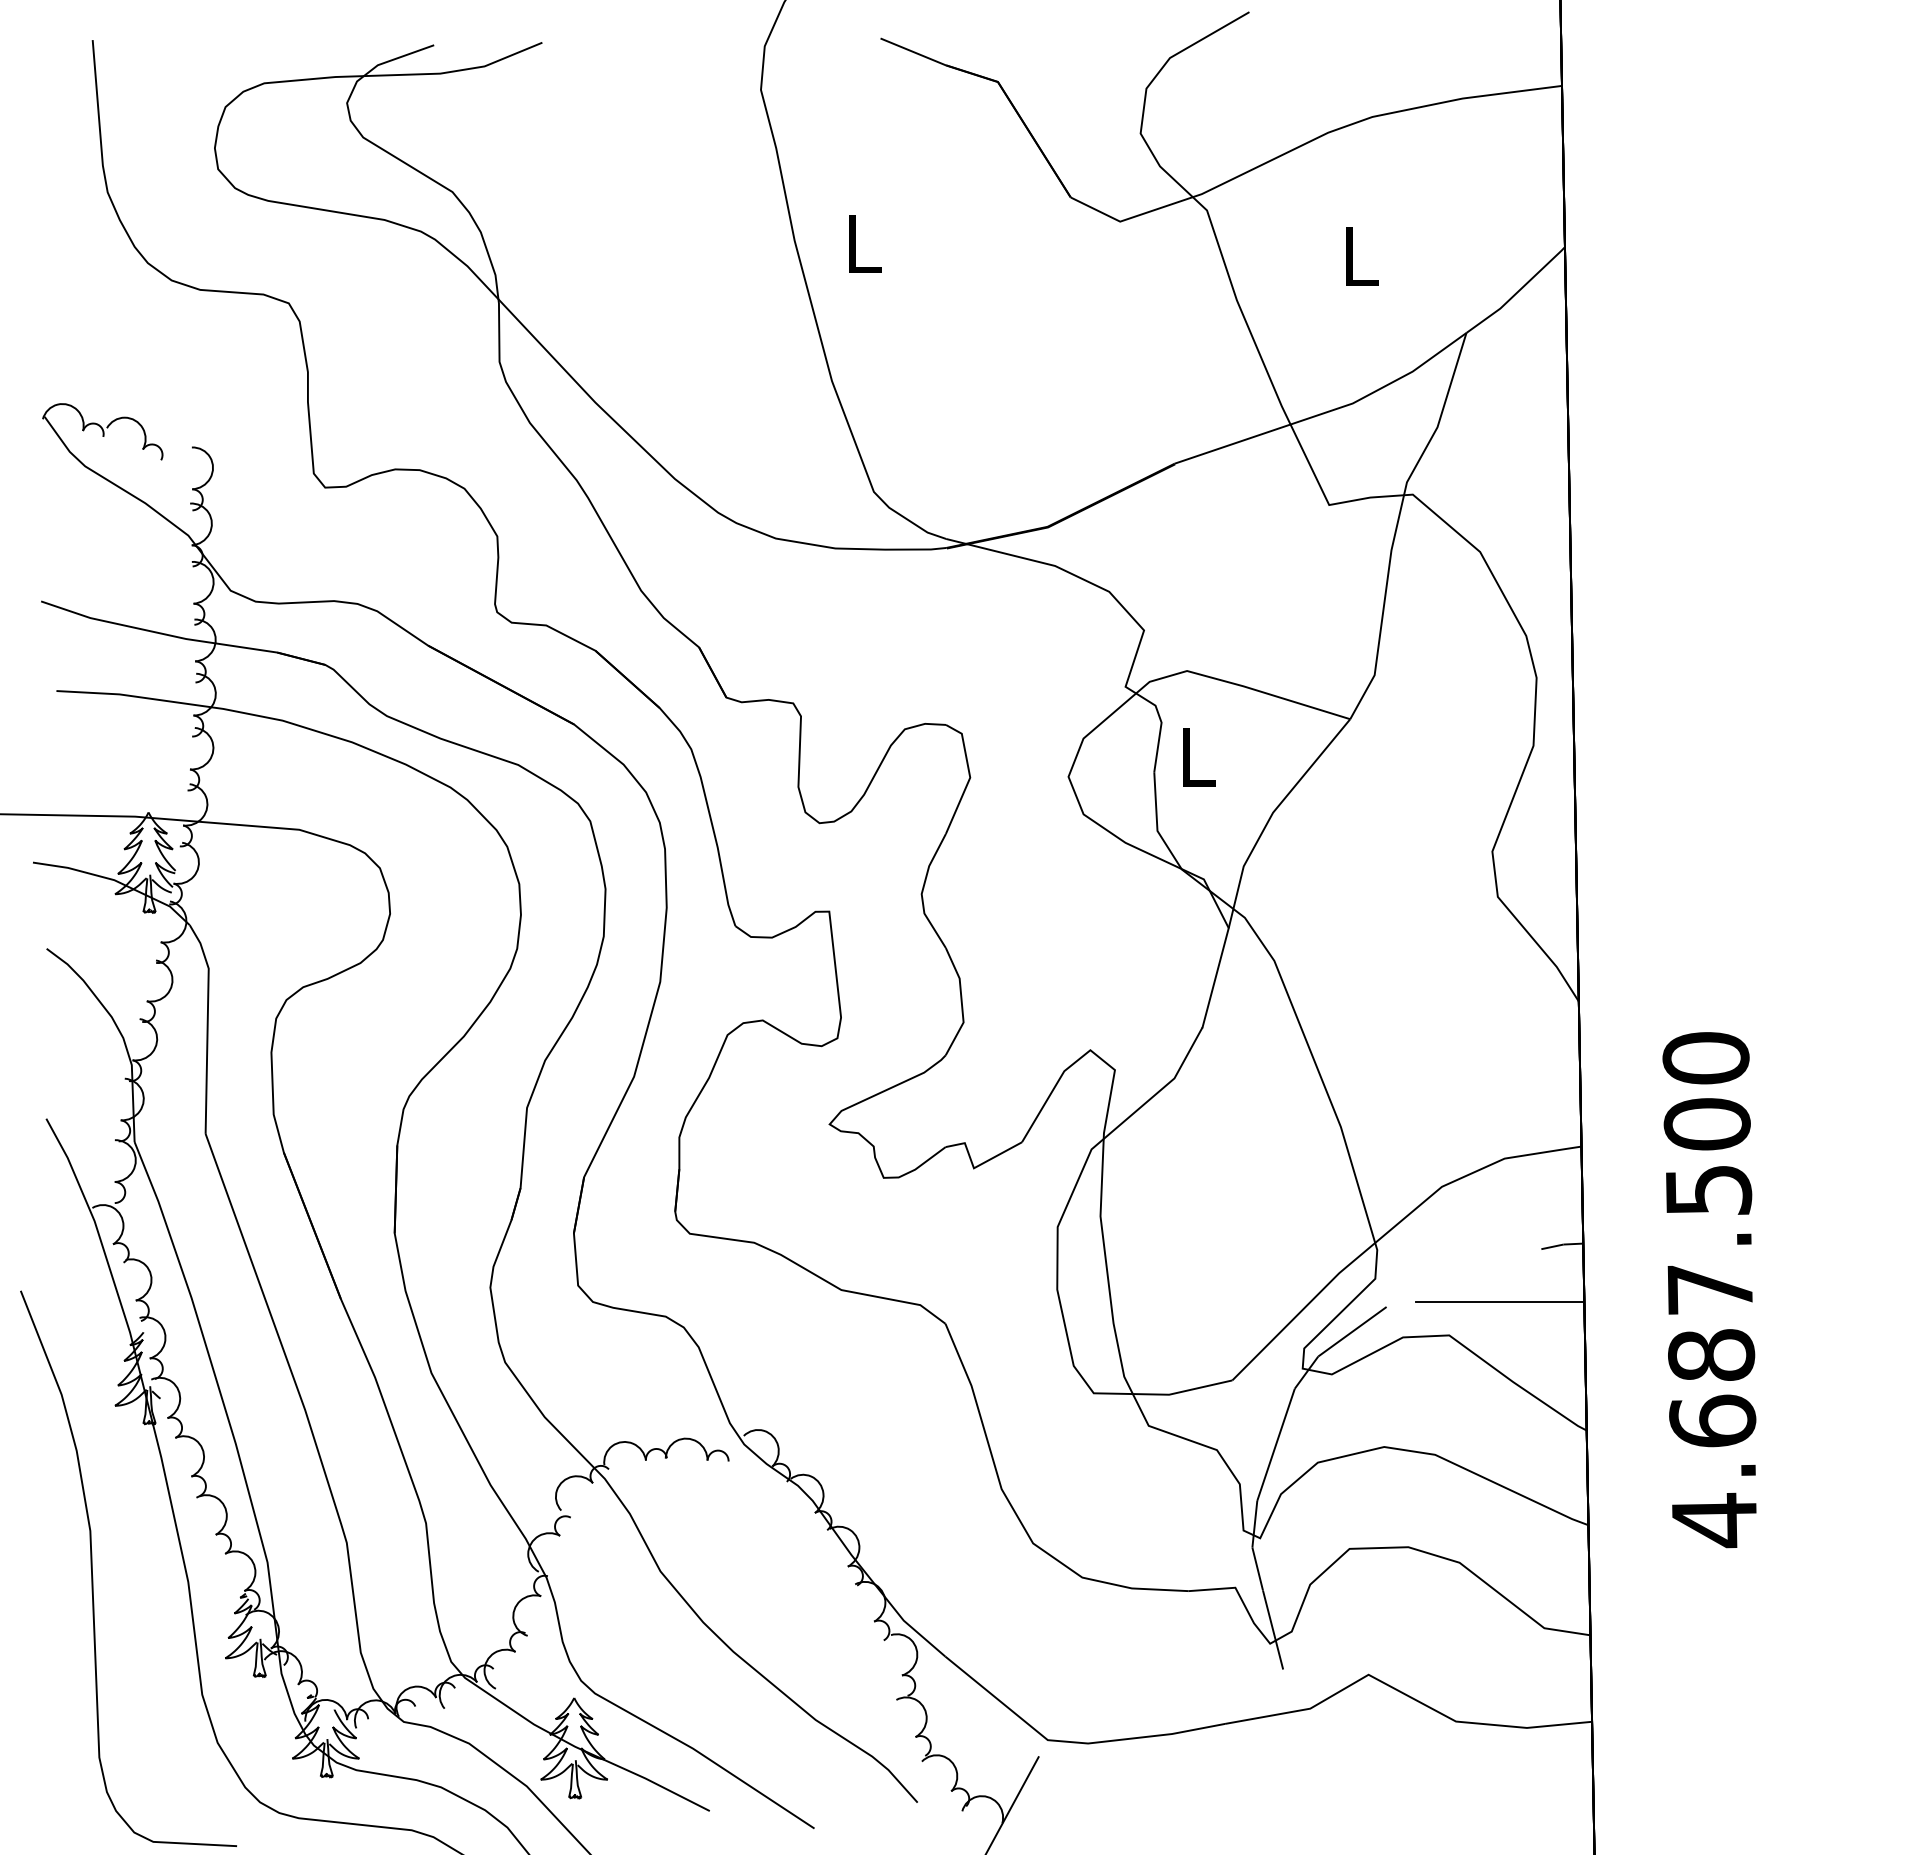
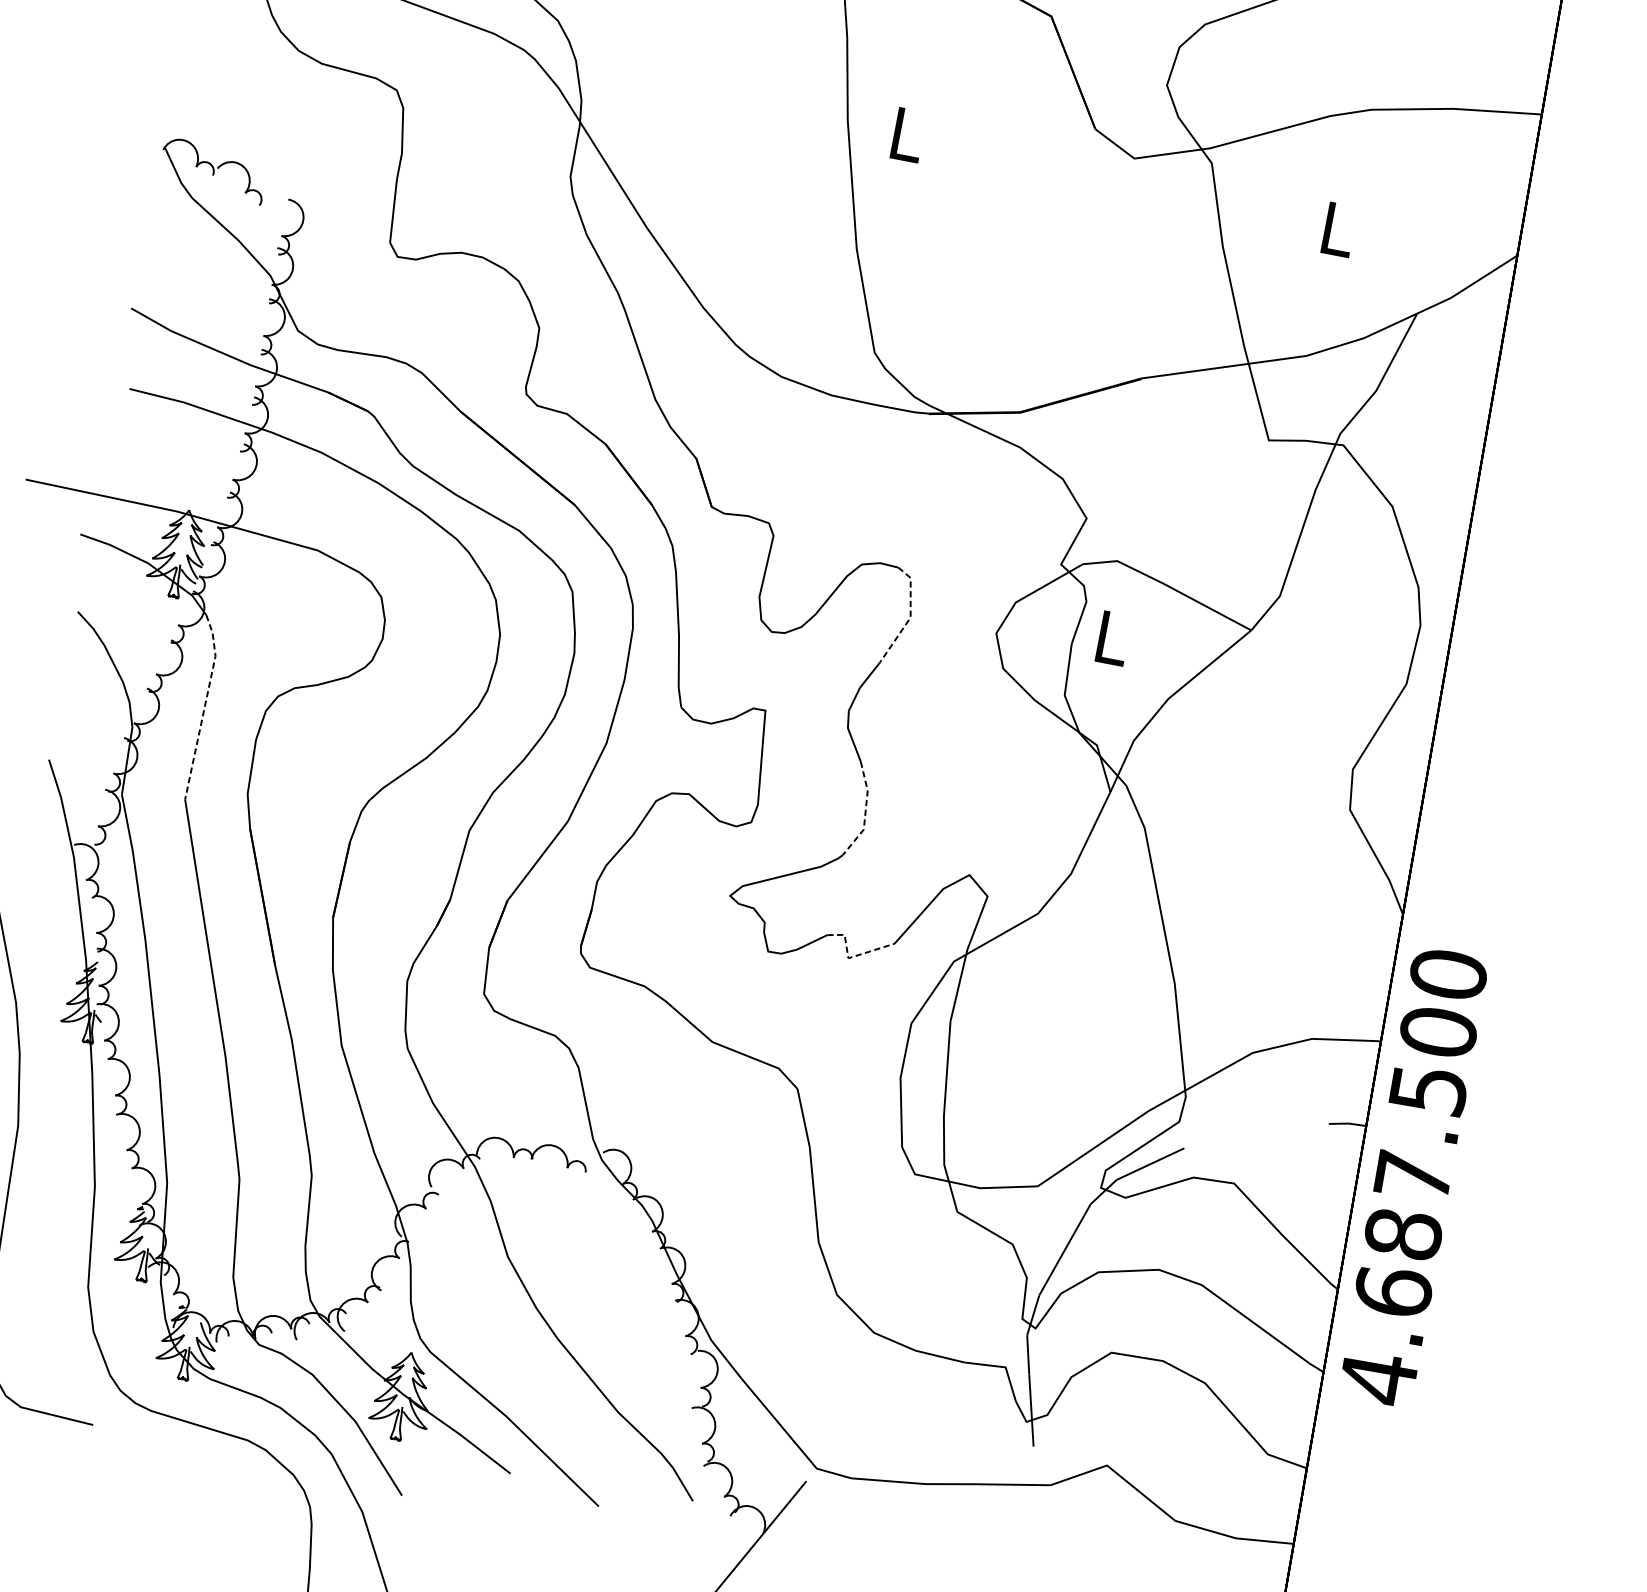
line: (970, 776) -> (911, 616), solid -> dashed
line: (961, 1002) -> (865, 811), solid -> dashed
line: (207, 1026) -> (204, 706), solid -> dashed
line: (976, 1166) -> (850, 957), solid -> dashed
text: (1709, 1290) -> (1412, 1177), moved
line: (1500, 1302) -> (1284, 1163), removed

